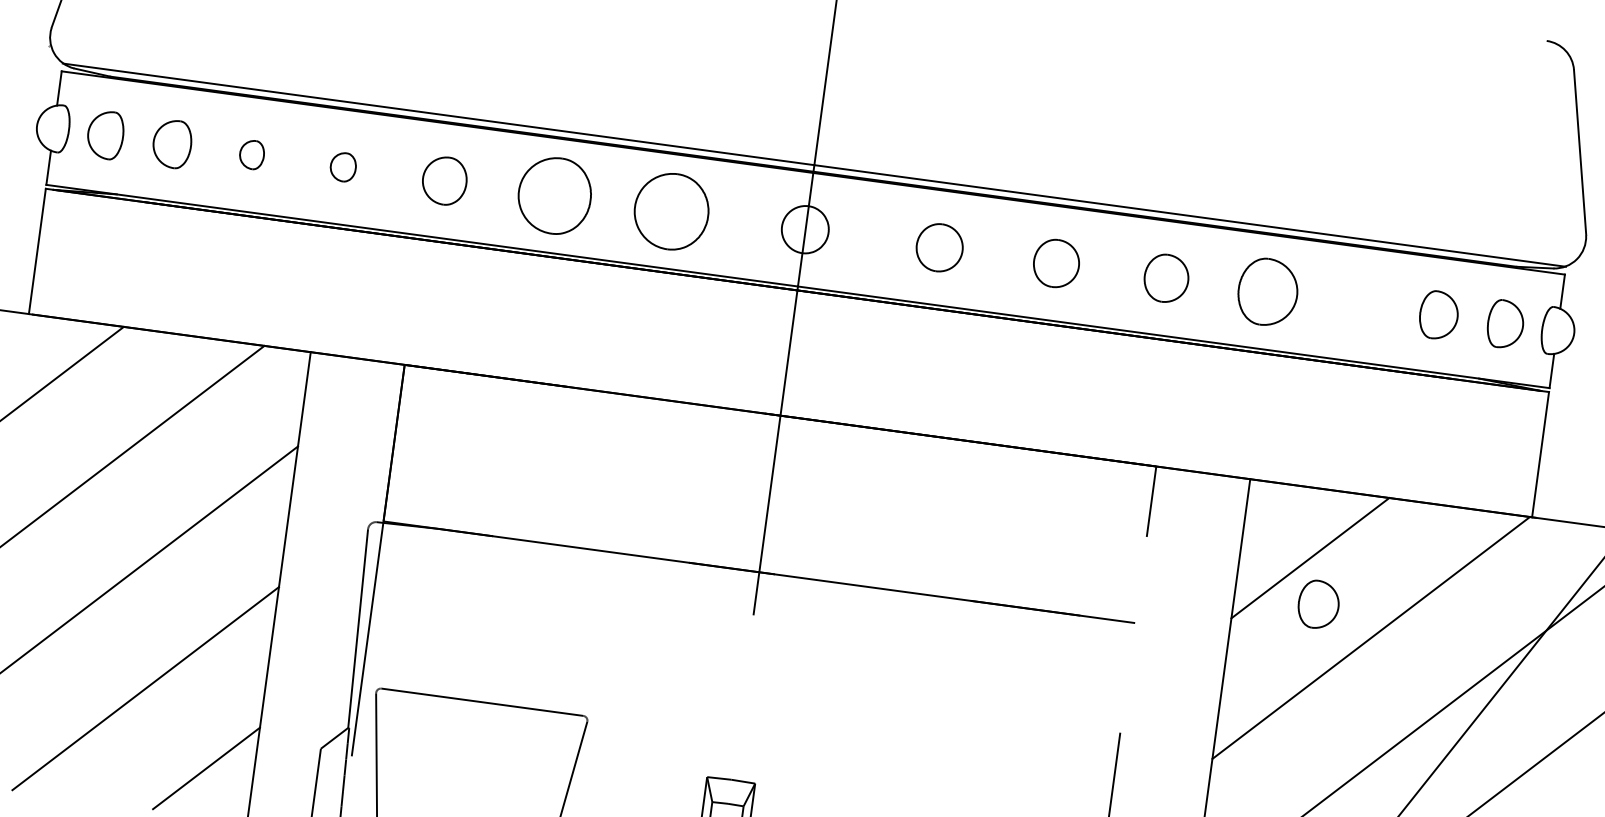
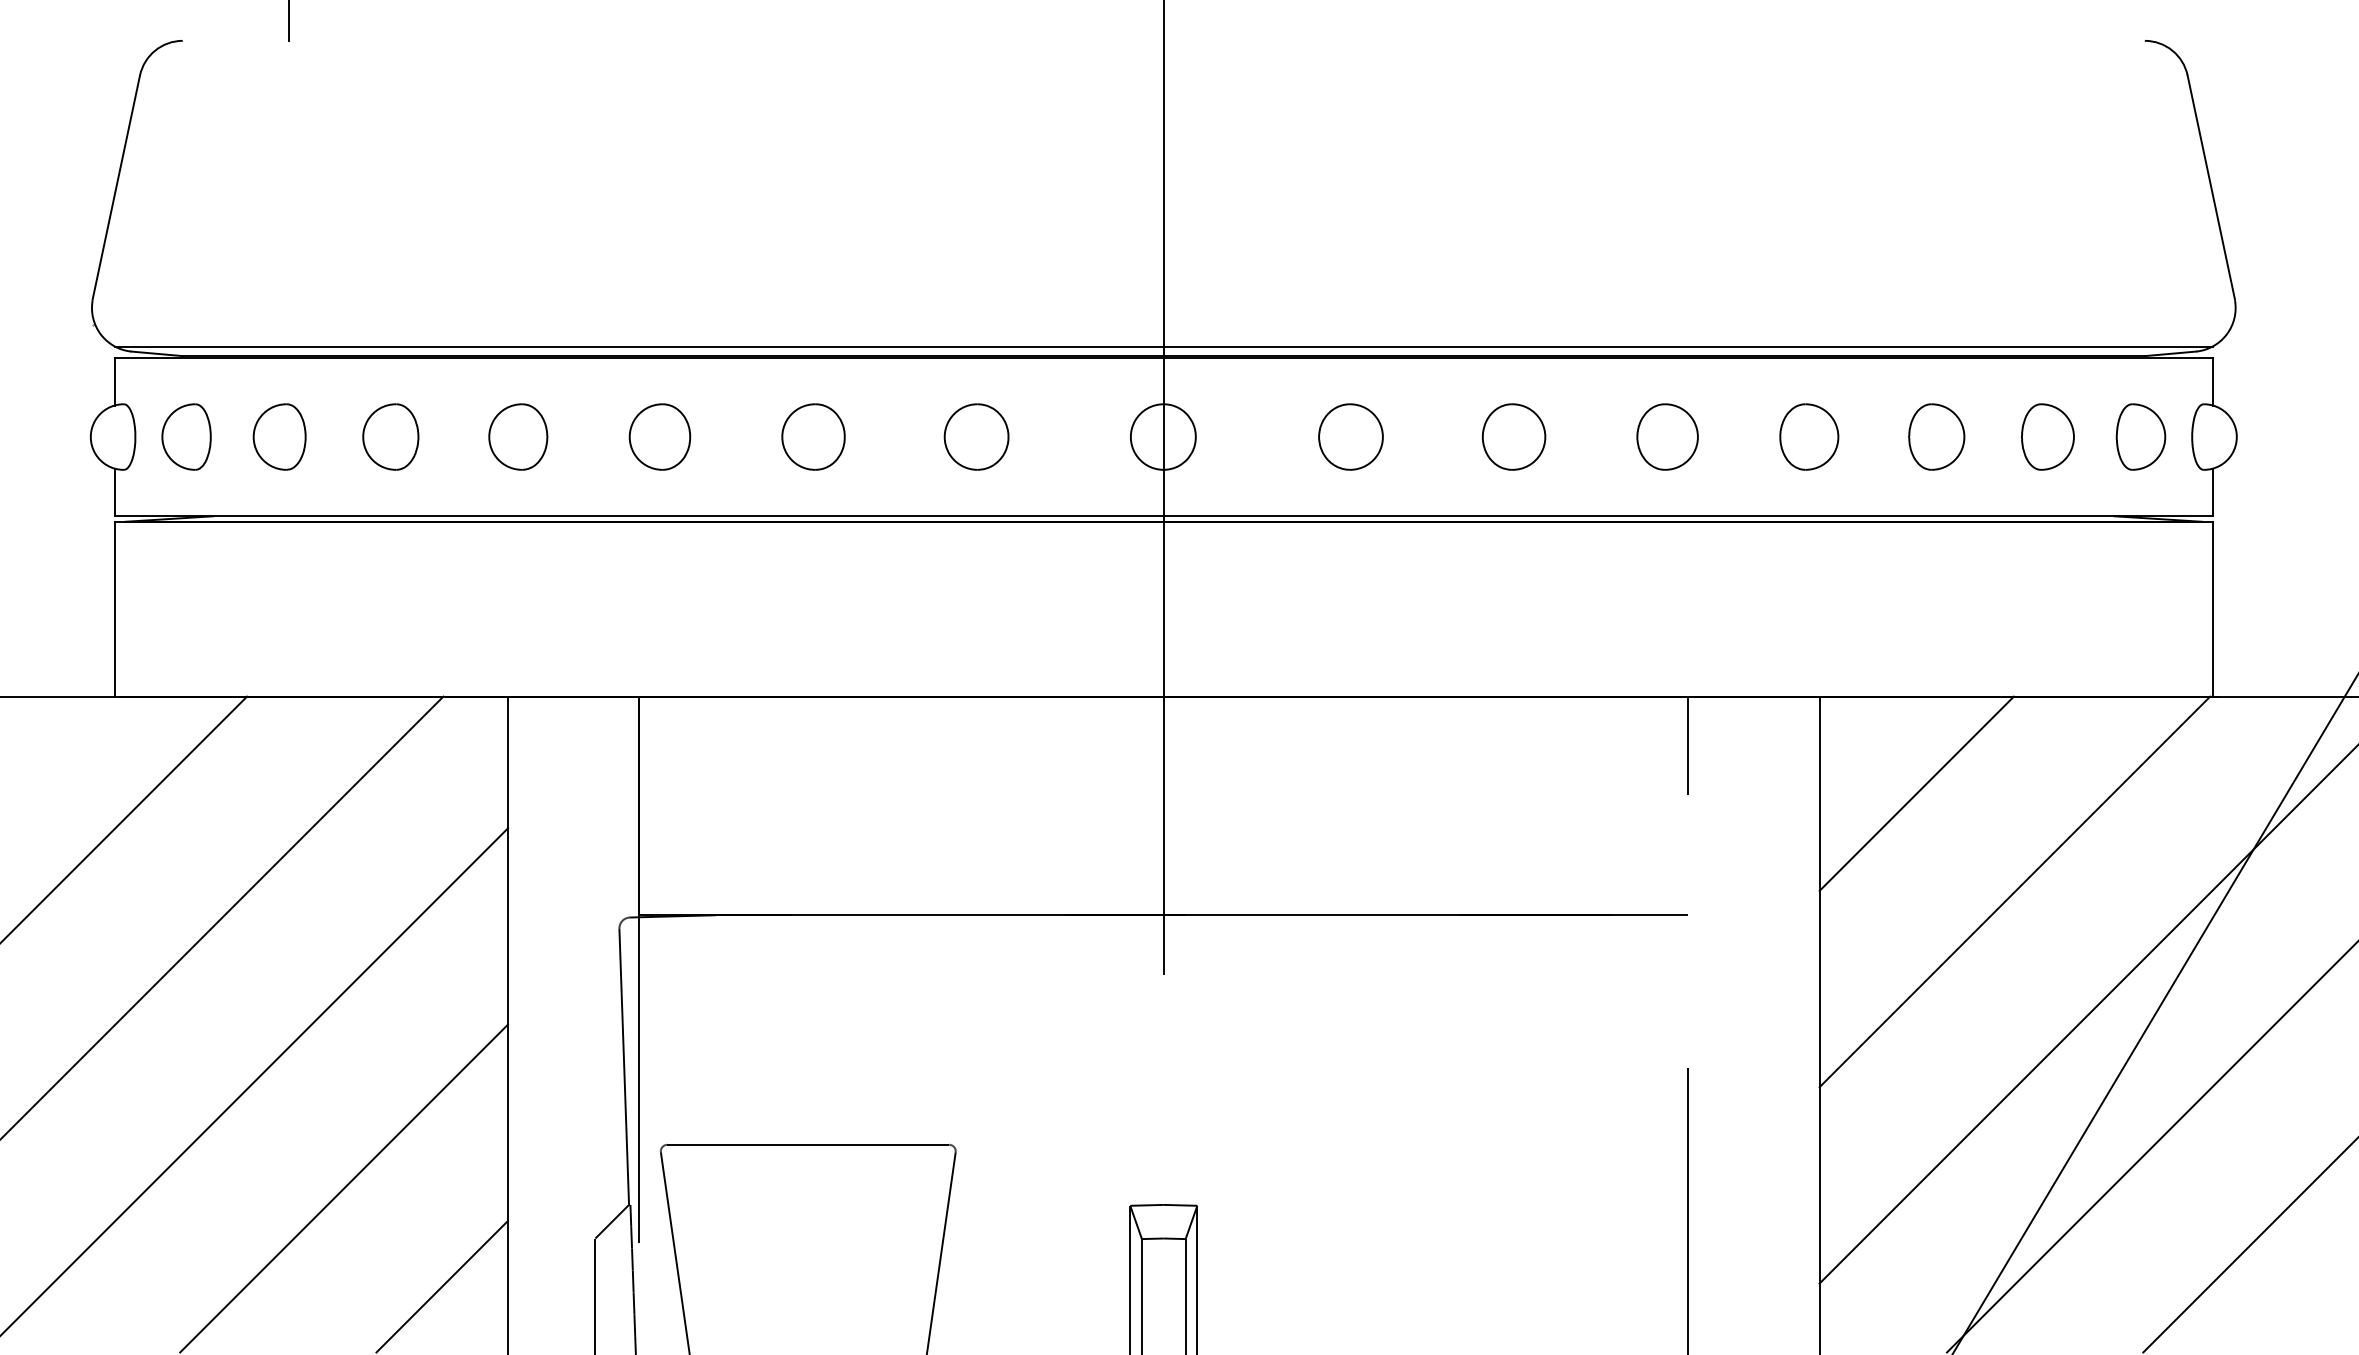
part: (251, 154) -> (390, 436), size x1.67
part: (343, 166) -> (518, 436), size x1.67
part: (554, 195) -> (813, 436), size x0.62
part: (671, 211) -> (976, 436), size x0.62
part: (1268, 291) -> (1809, 436), size x0.71
part: (1318, 604) -> (1936, 436), moved

